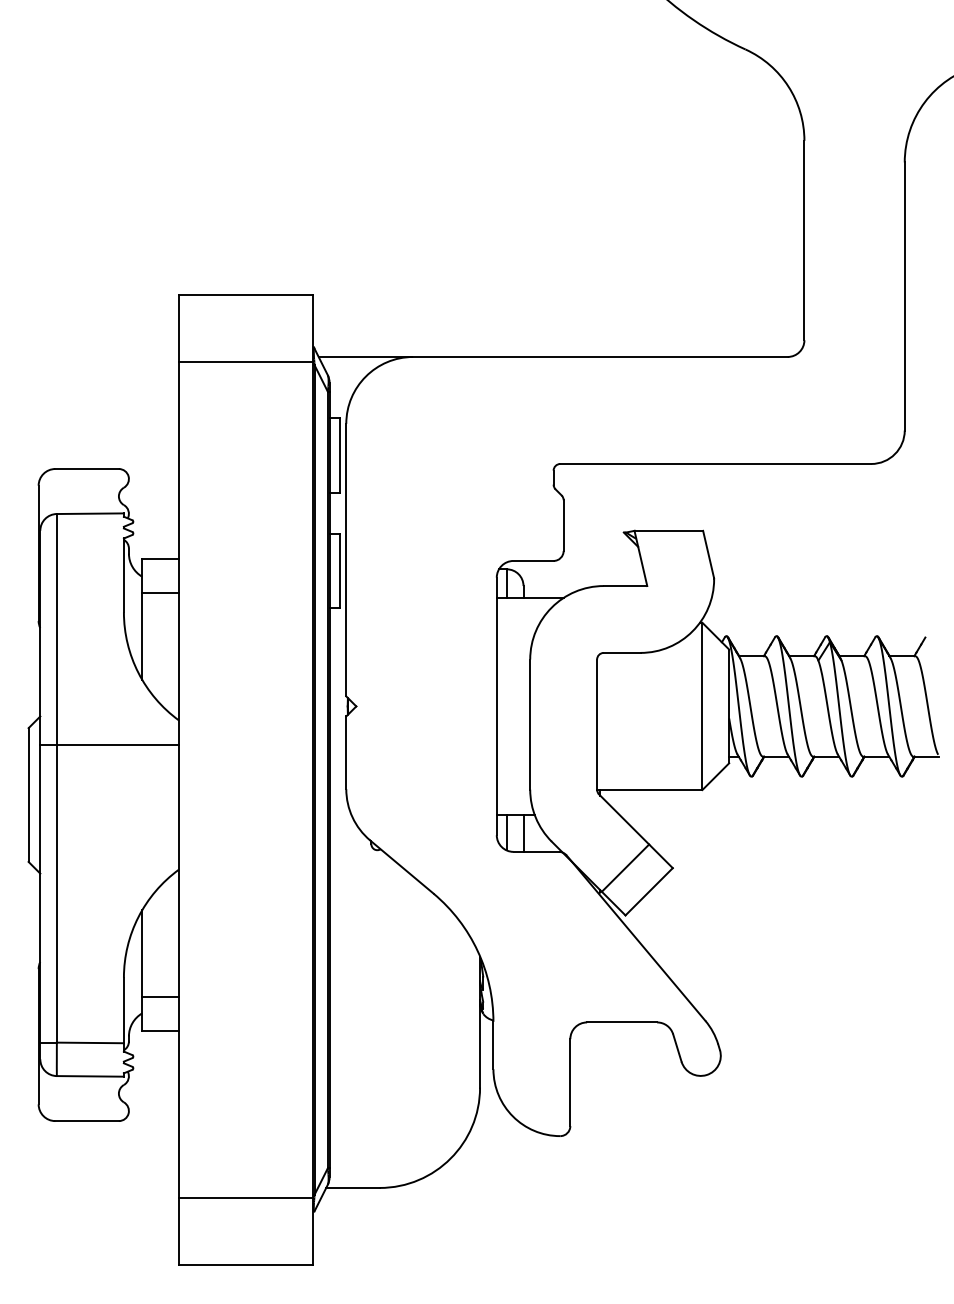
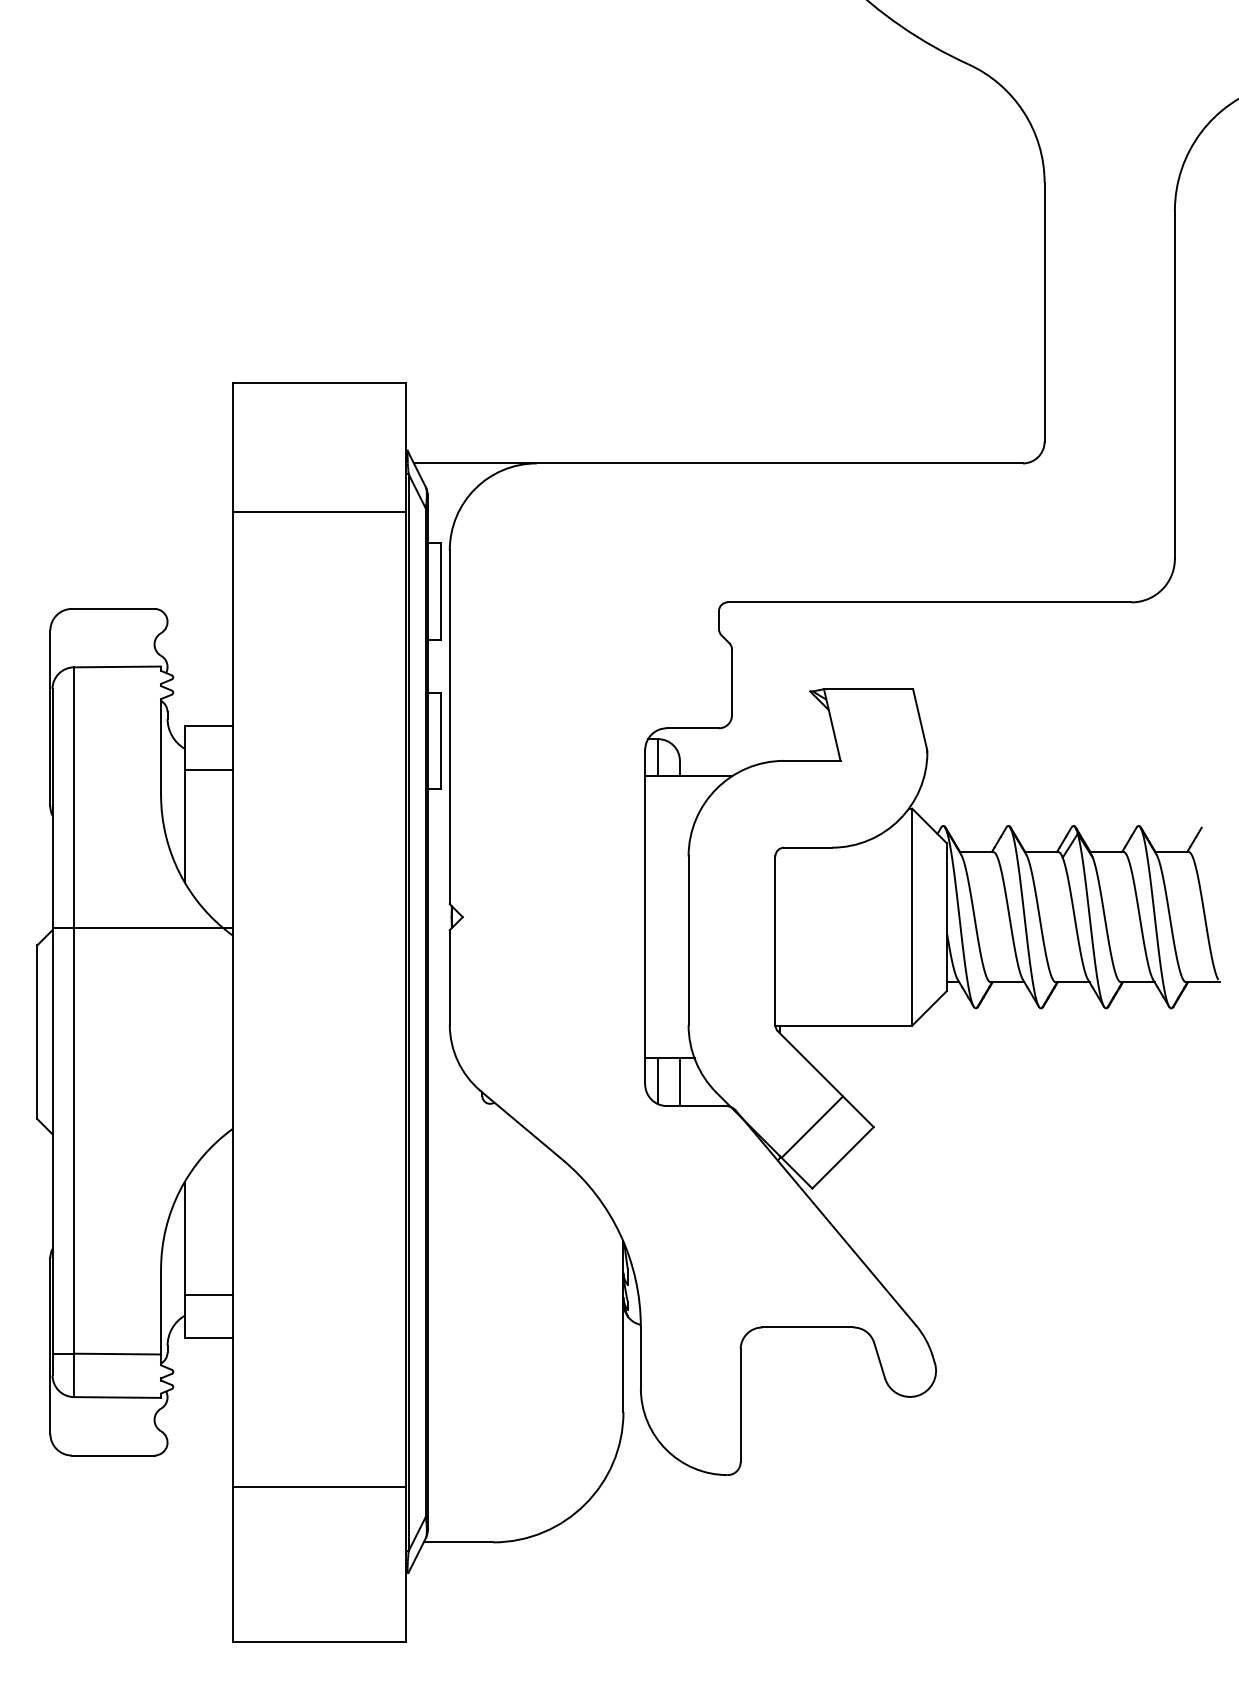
line: (245, 362) -> (318, 512), moved
line: (109, 744) -> (142, 927), moved
line: (245, 1198) -> (318, 1487), moved

